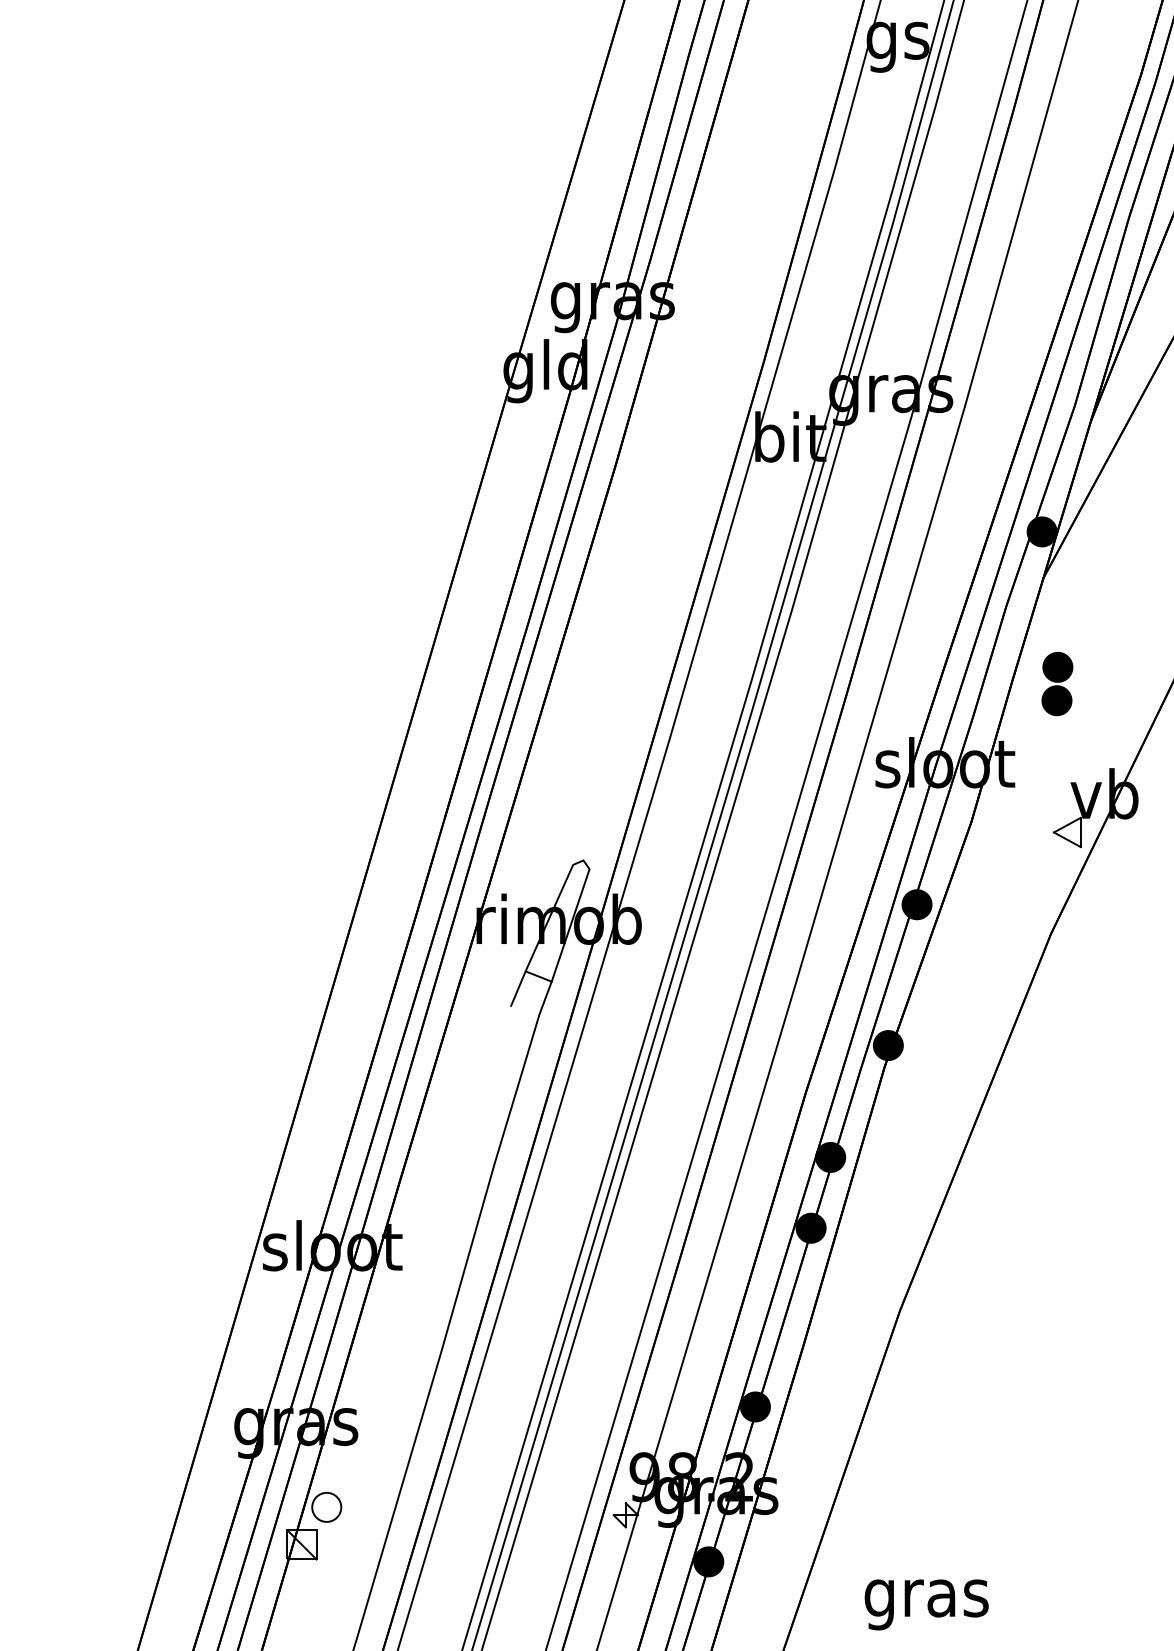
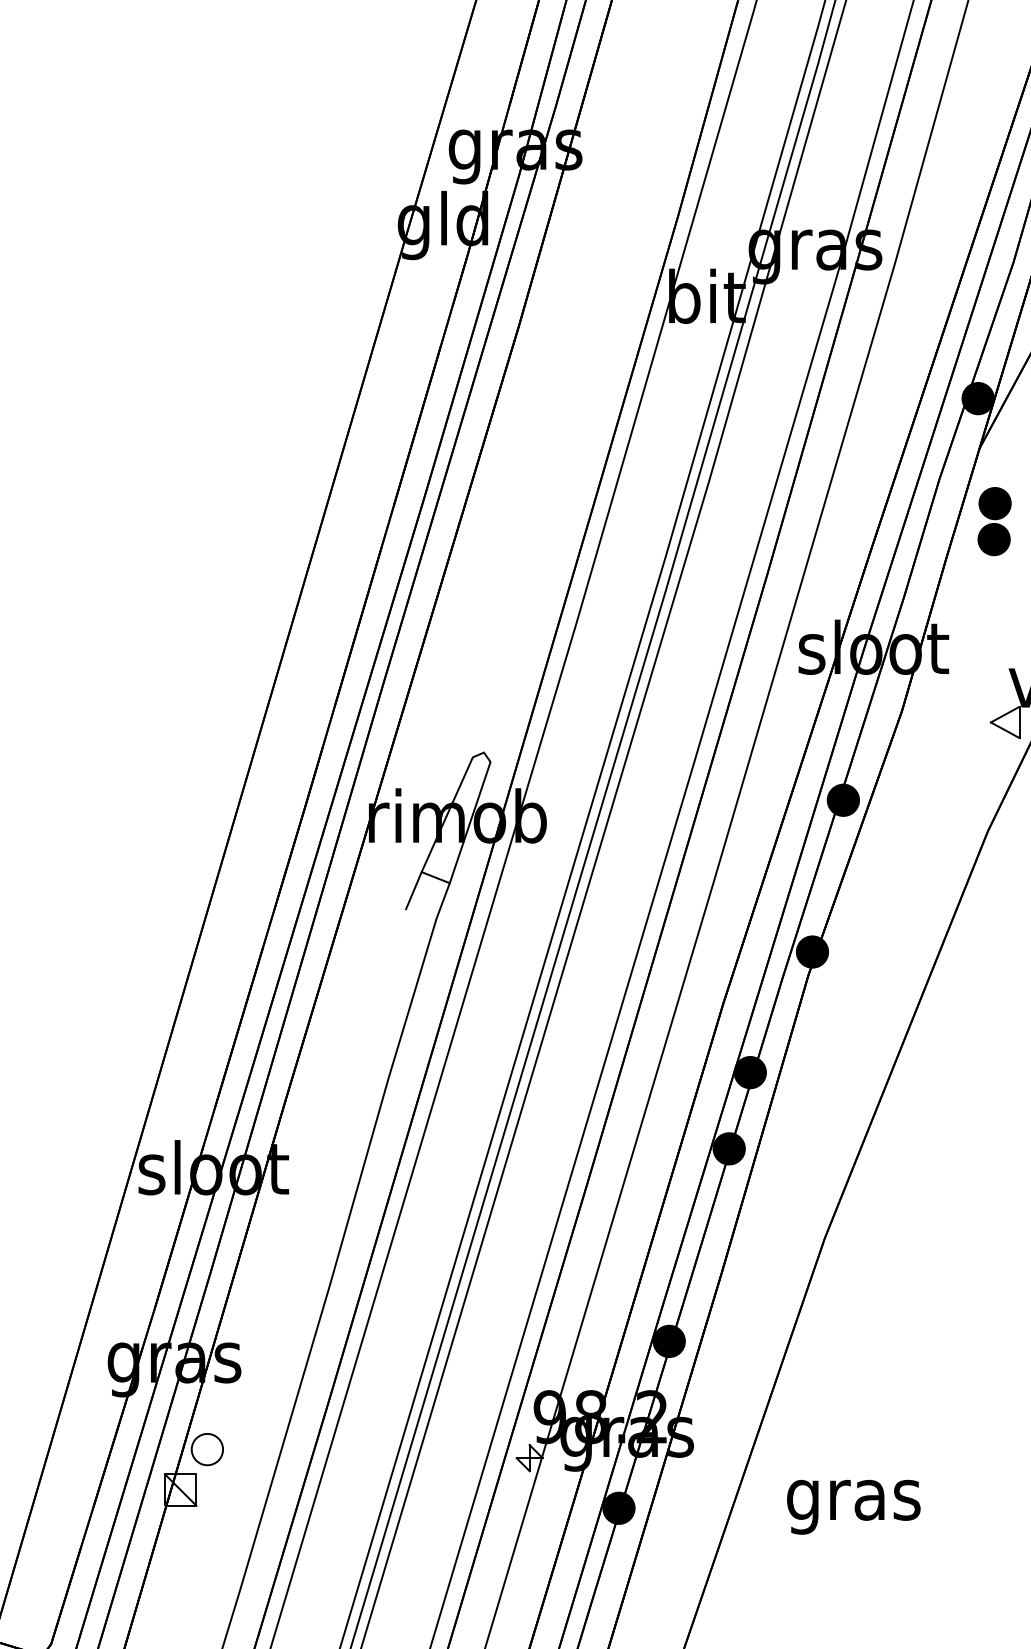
part: (1057, 683) -> (994, 521), moved
text: (926, 1604) -> (853, 1506), moved

